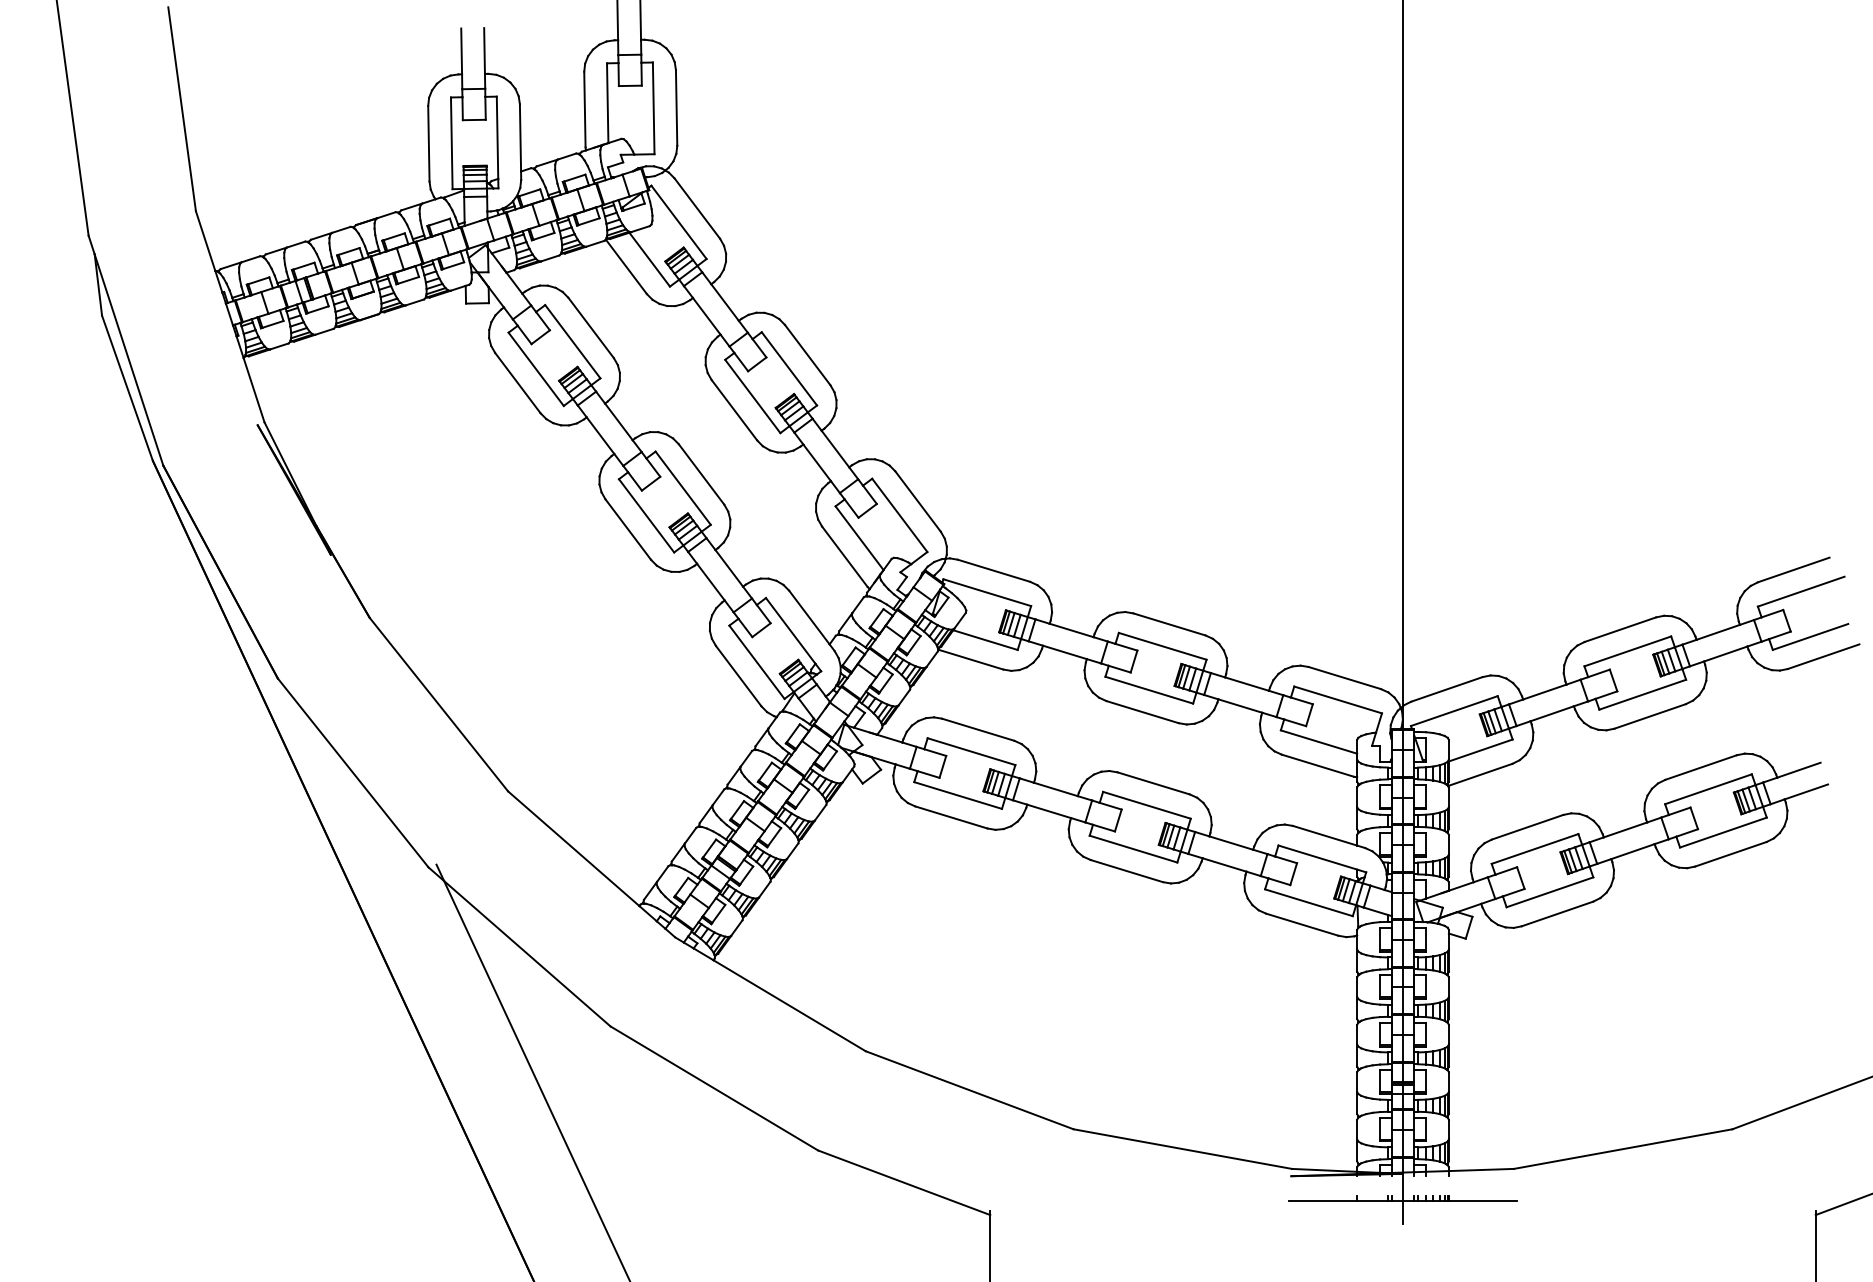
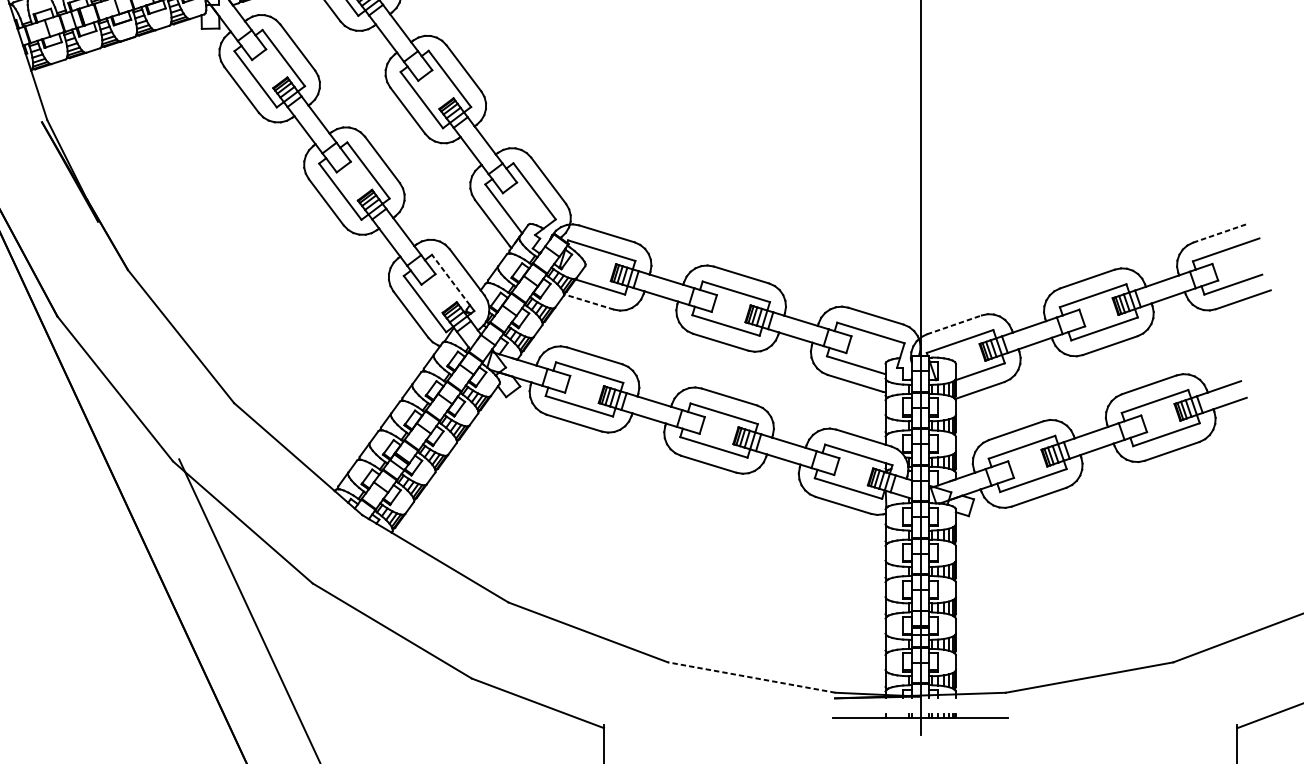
line: (1793, 569) -> (1220, 232), solid -> dashed
line: (790, 630) -> (450, 279), solid -> dashed
line: (970, 659) -> (588, 301), solid -> dashed
line: (1446, 689) -> (954, 324), solid -> dashed
line: (1182, 1149) -> (751, 677), solid -> dashed

